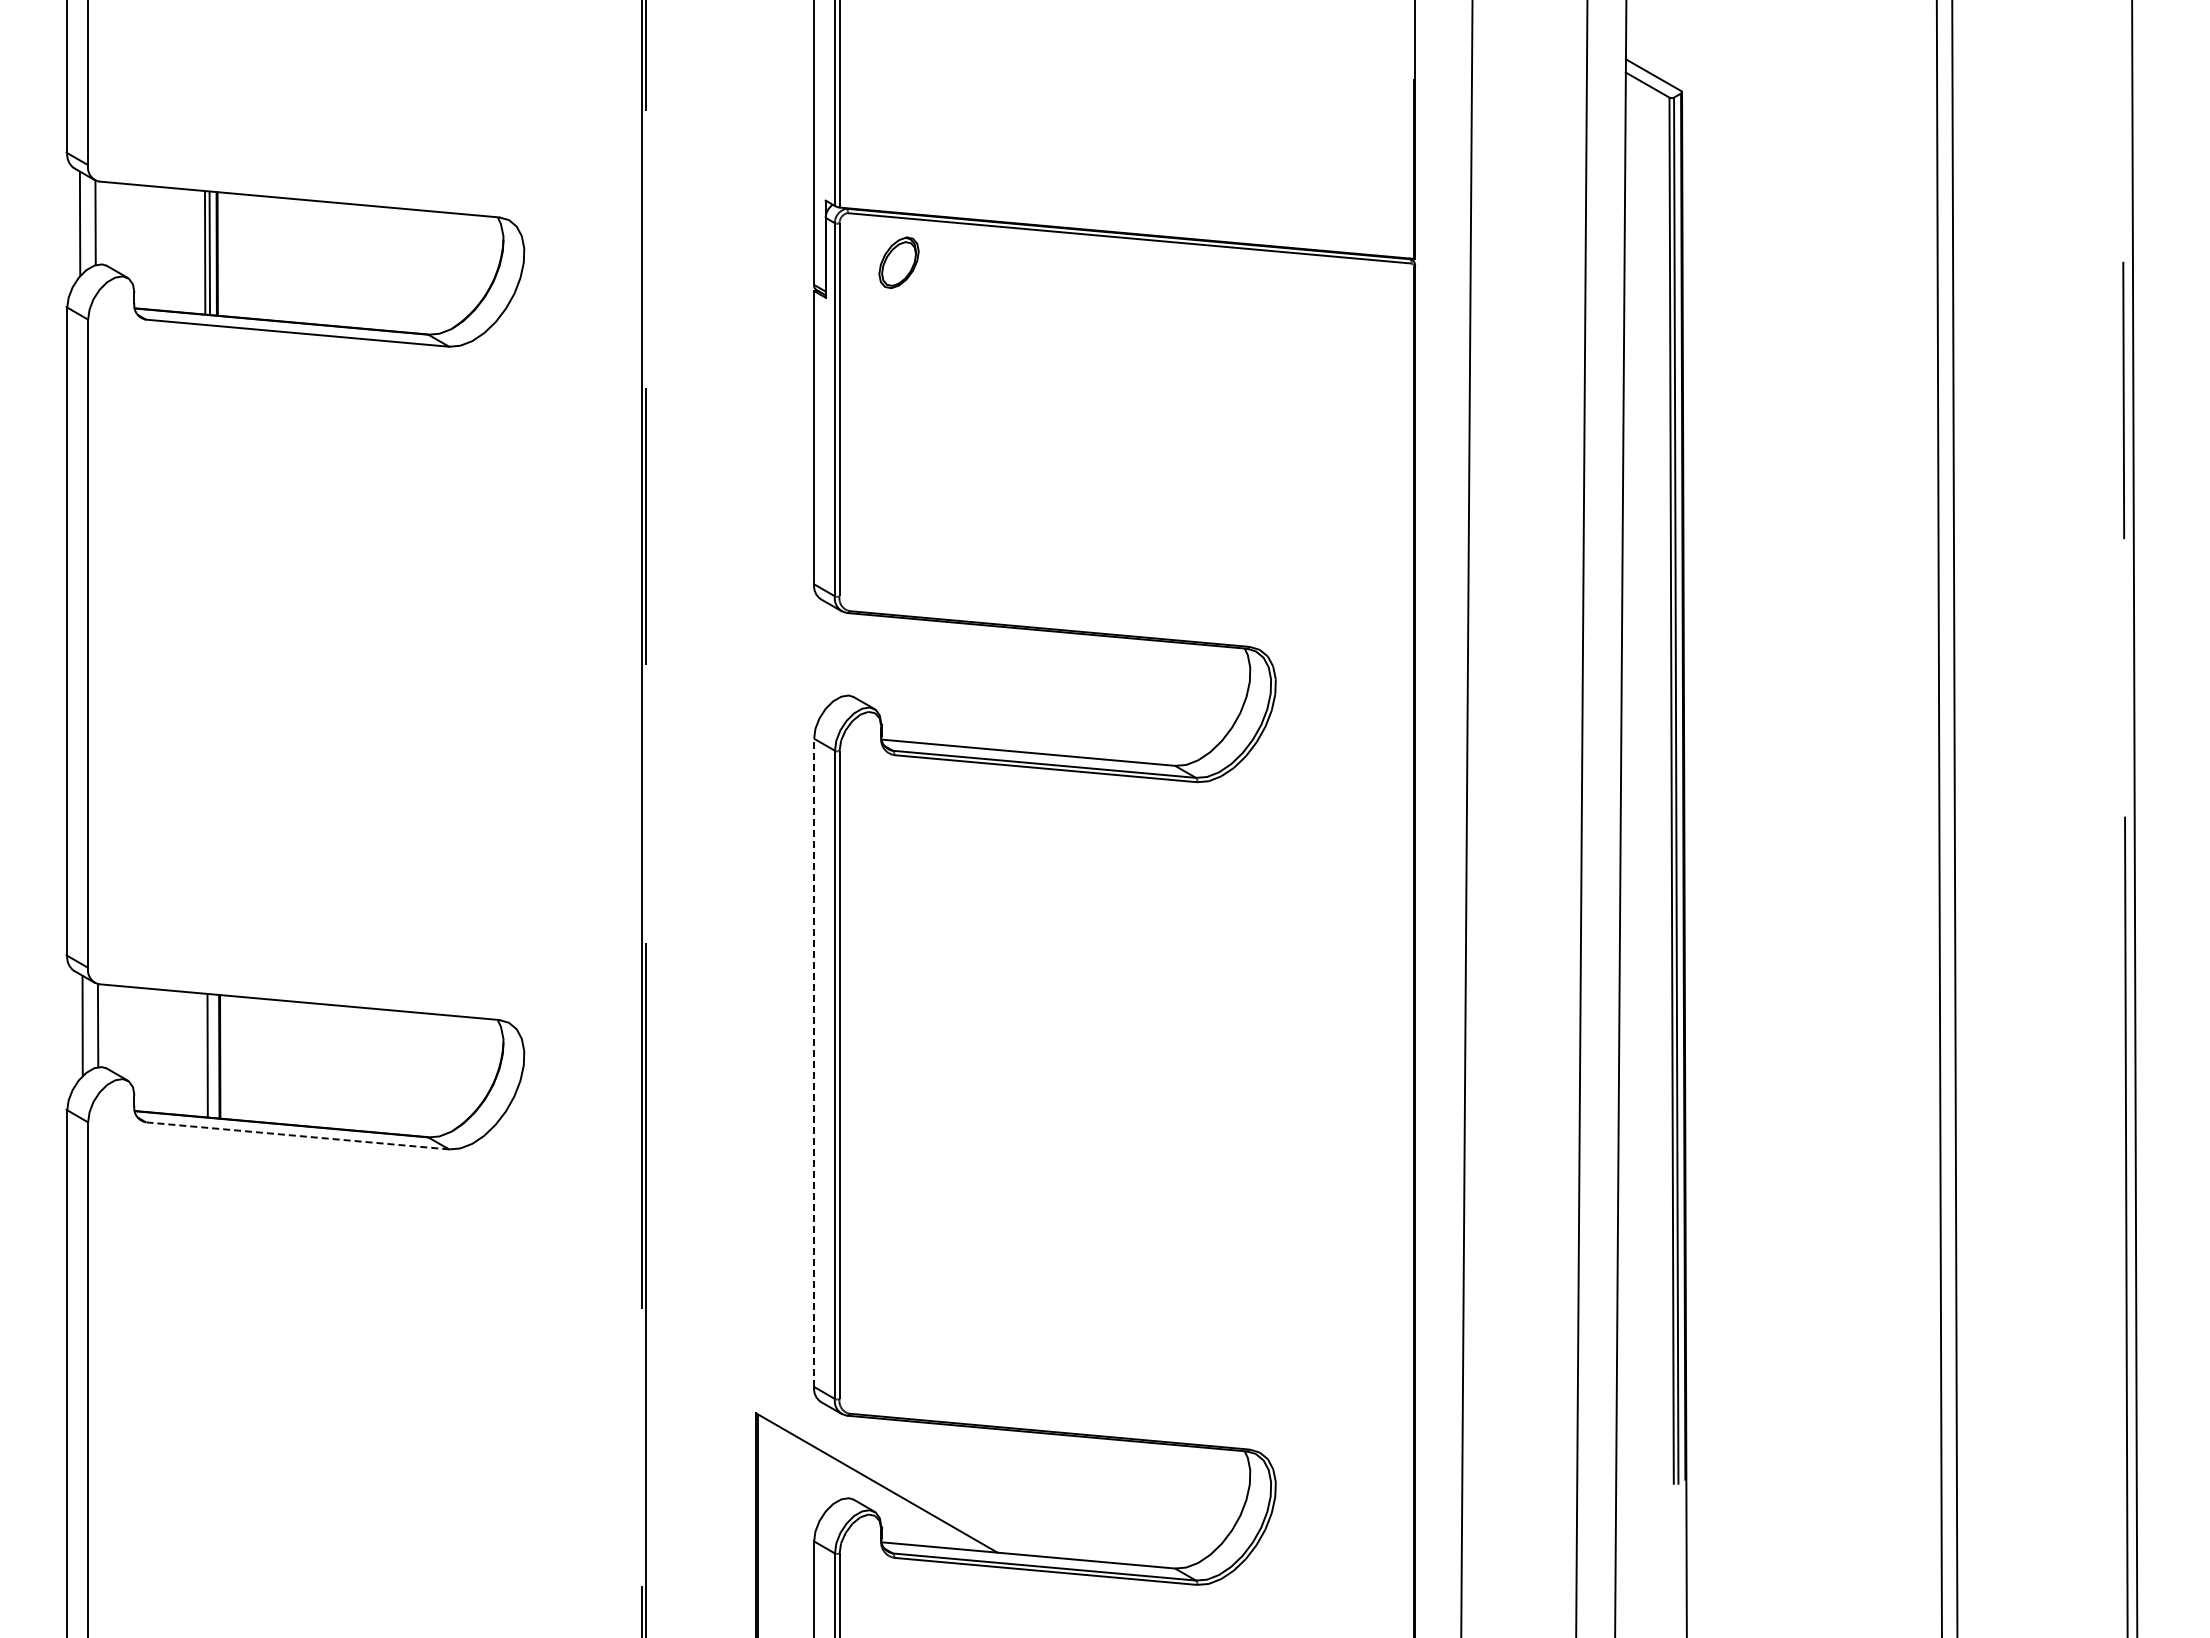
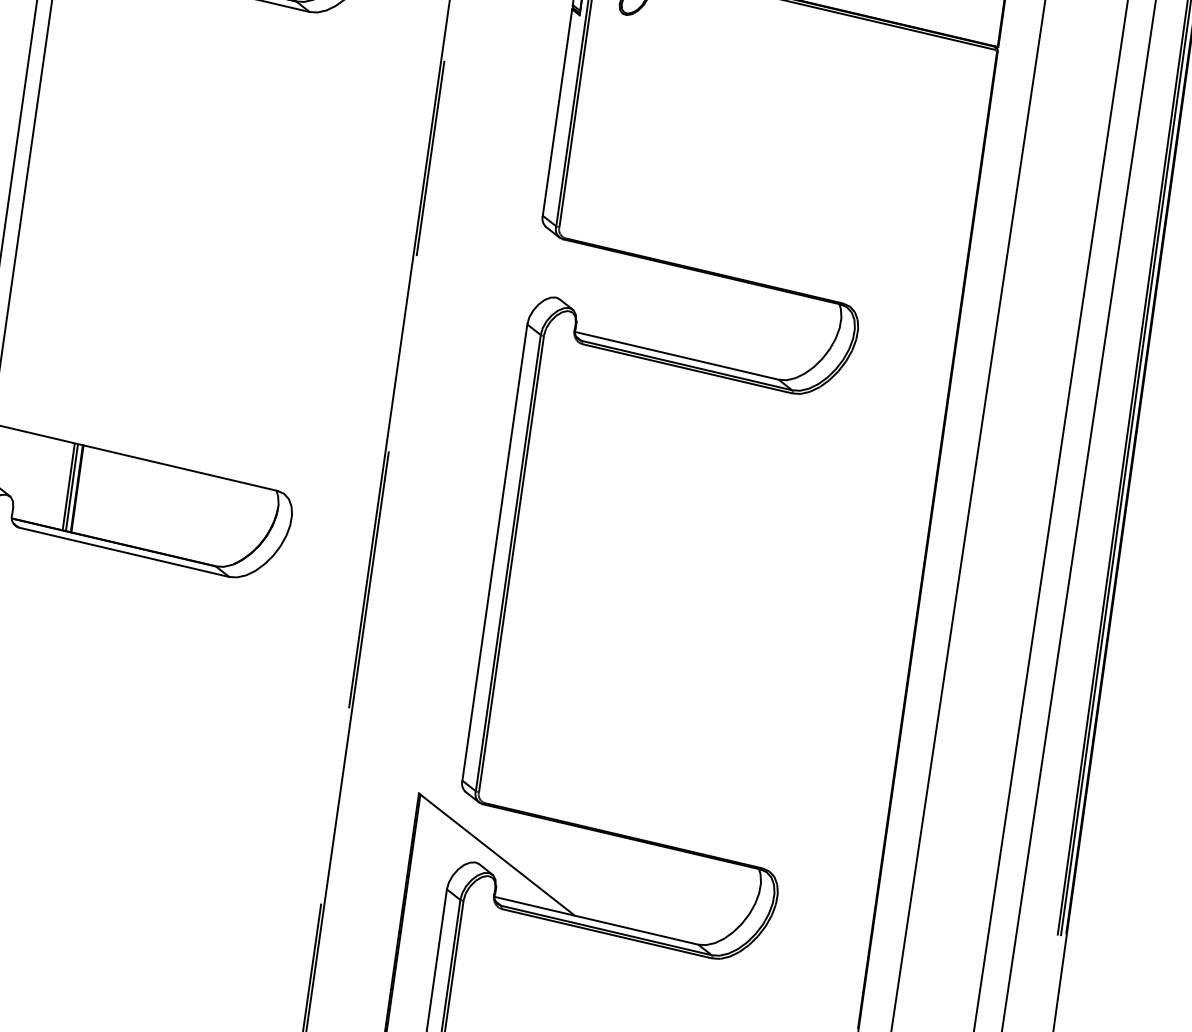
line: (212, 1055) -> (72, 487), added
line: (814, 1062) -> (495, 552), dashed -> solid
line: (297, 1135) -> (123, 551), dashed -> solid

